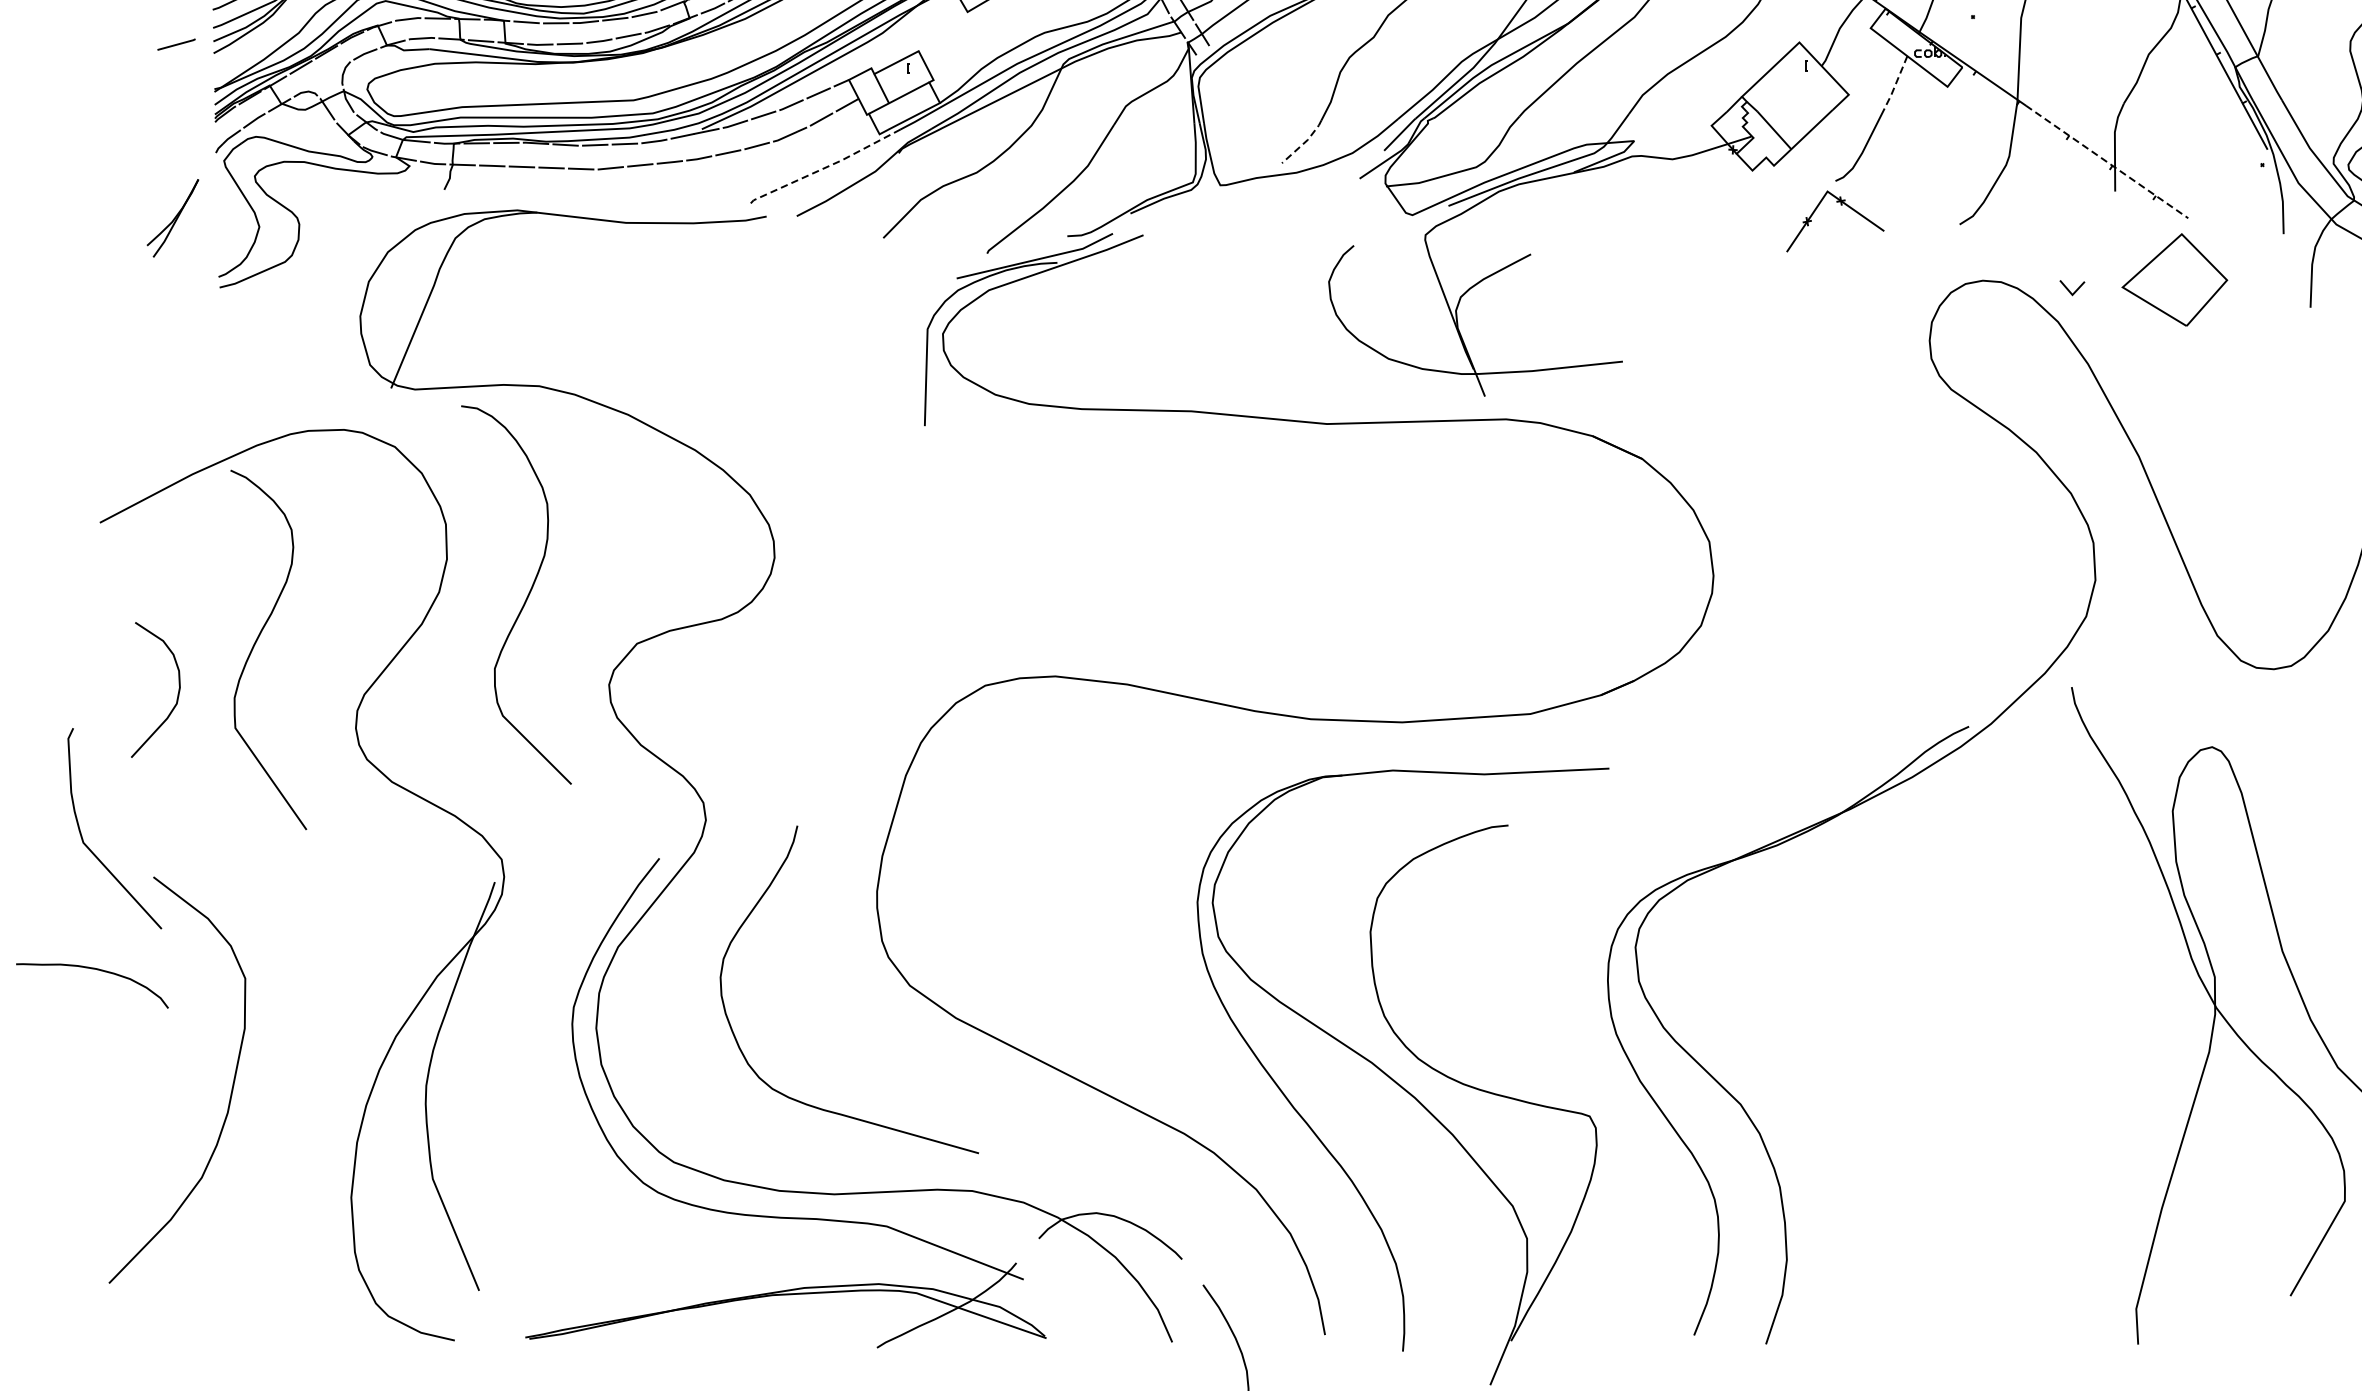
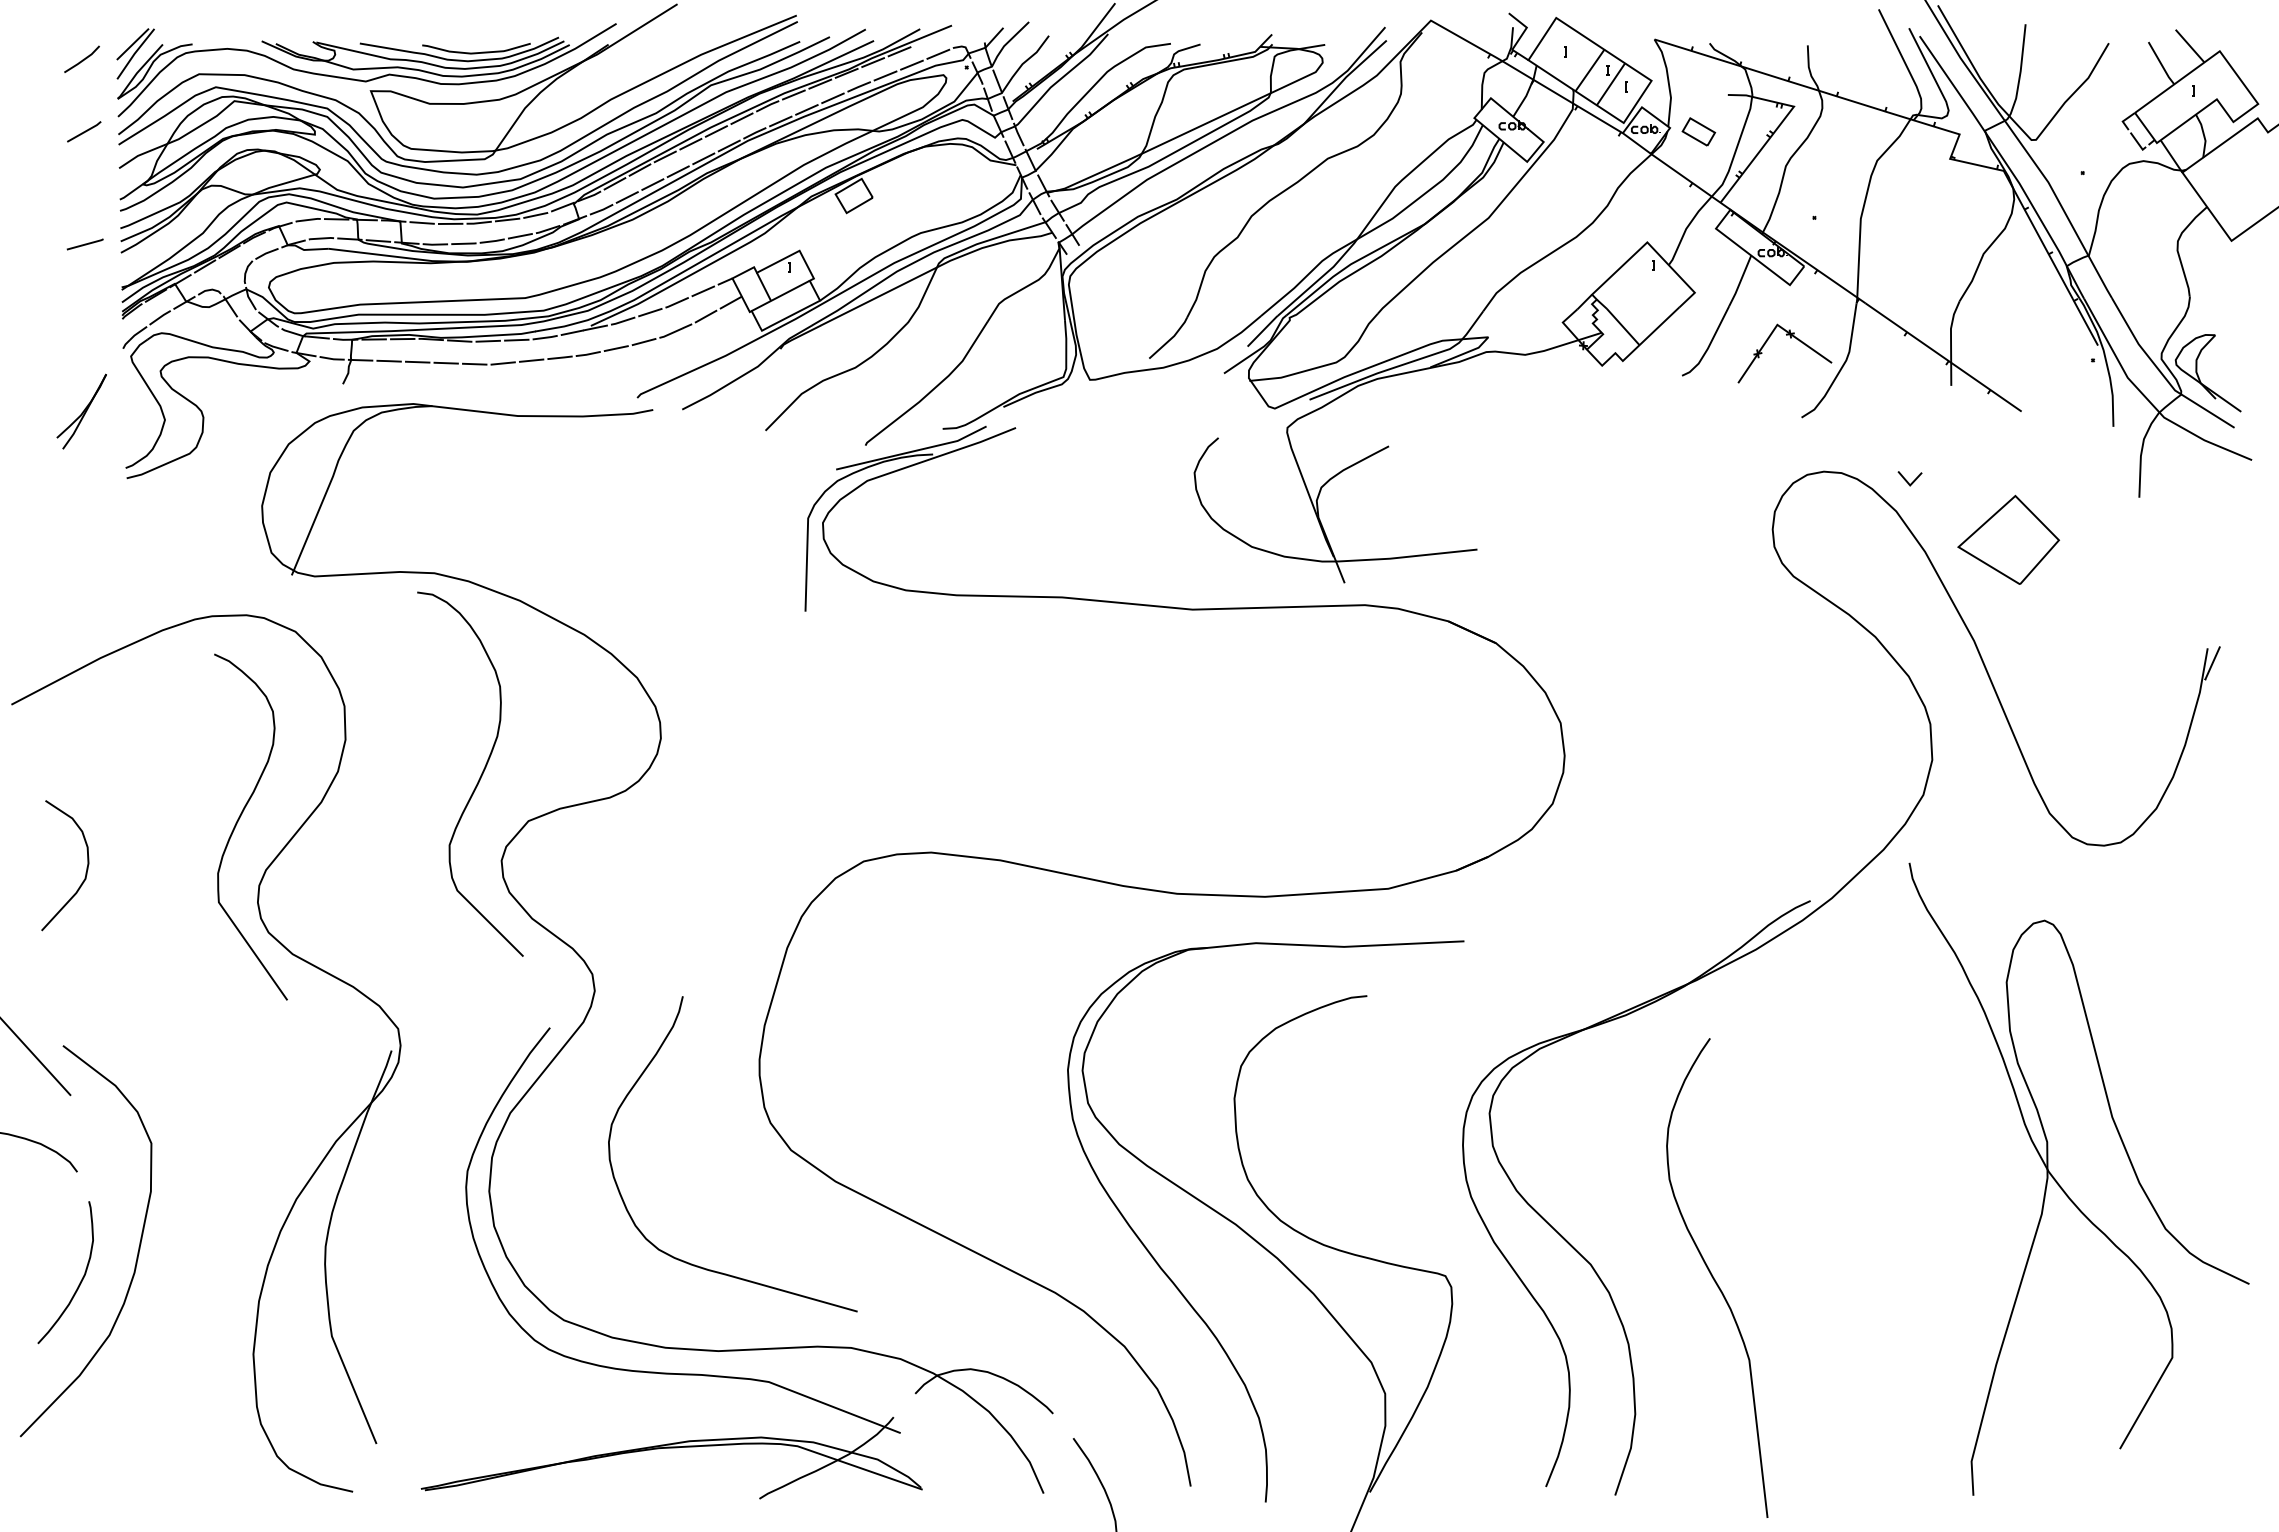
line: (1896, 83) -> (1740, 281), dashed -> solid
line: (1305, 142) -> (1171, 338), dashed -> solid
line: (2107, 162) -> (1943, 357), dashed -> solid
line: (825, 168) -> (709, 363), dashed -> solid
part: (1841, 205) -> (1790, 338), moved
part: (2174, 279) -> (2008, 539), moved
curve: (525, 598) -> (479, 777), moved
curve: (257, 641) -> (240, 818), moved
curve: (1870, 1119) -> (1715, 1279), added
curve: (171, 1120) -> (80, 1280), added

